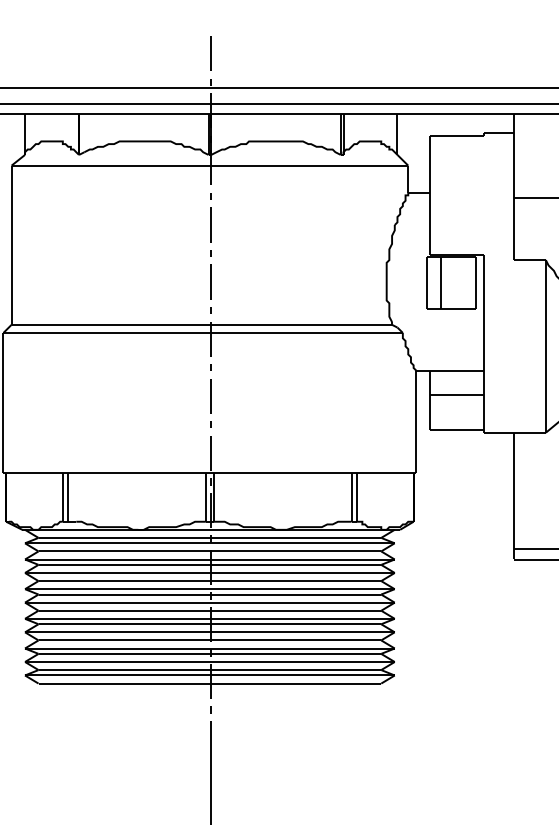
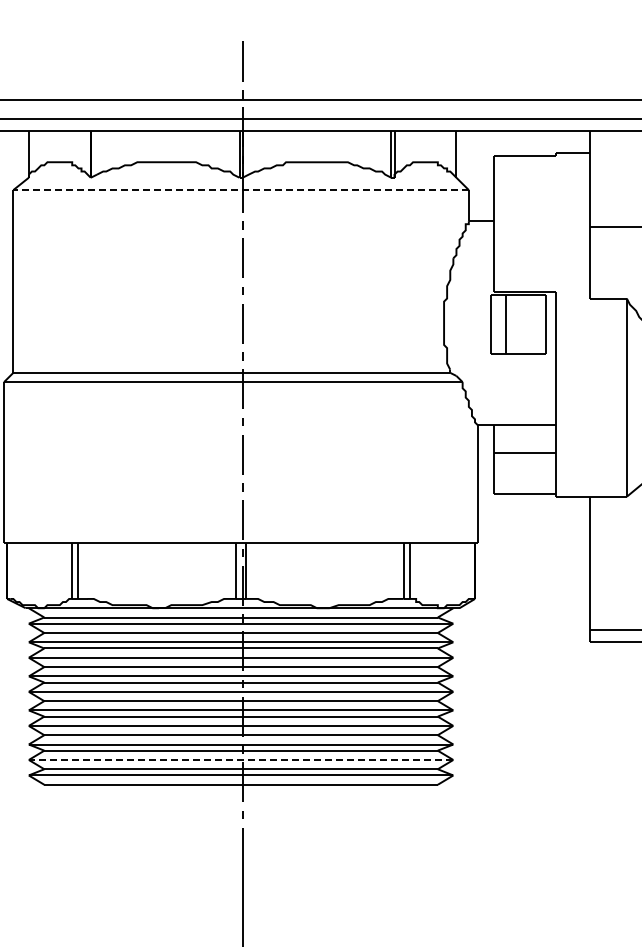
line: (210, 166) -> (241, 190), solid -> dashed
line: (209, 661) -> (240, 759), solid -> dashed

